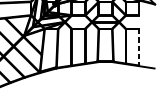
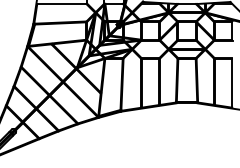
line: (139, 47) -> (232, 83), dashed -> solid

